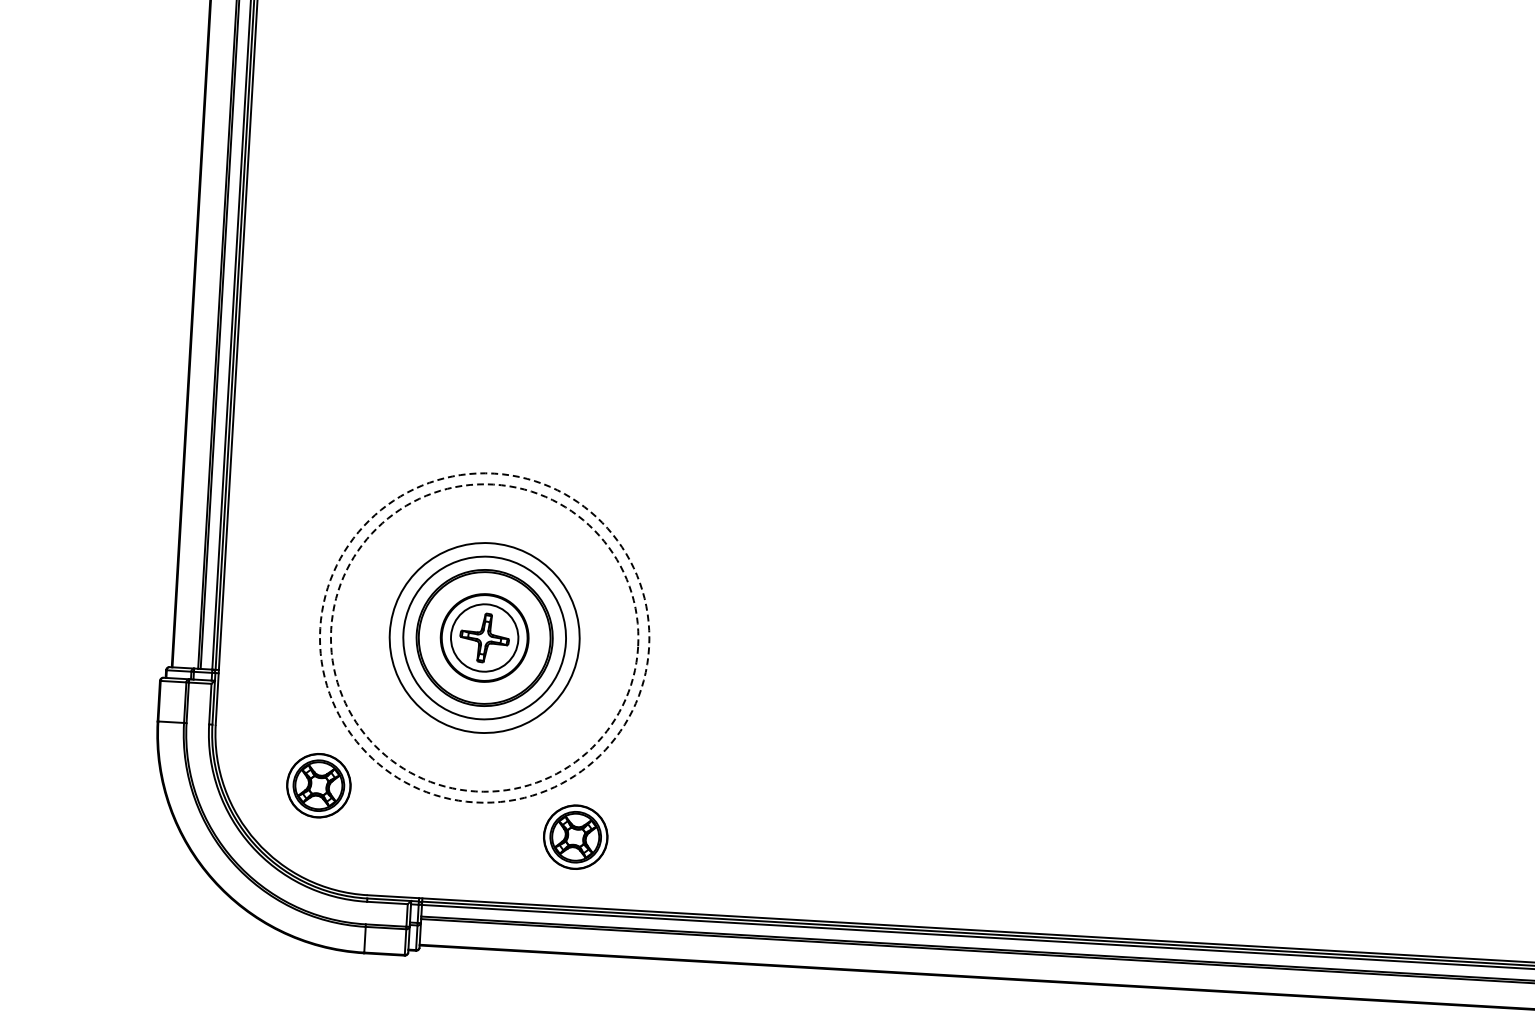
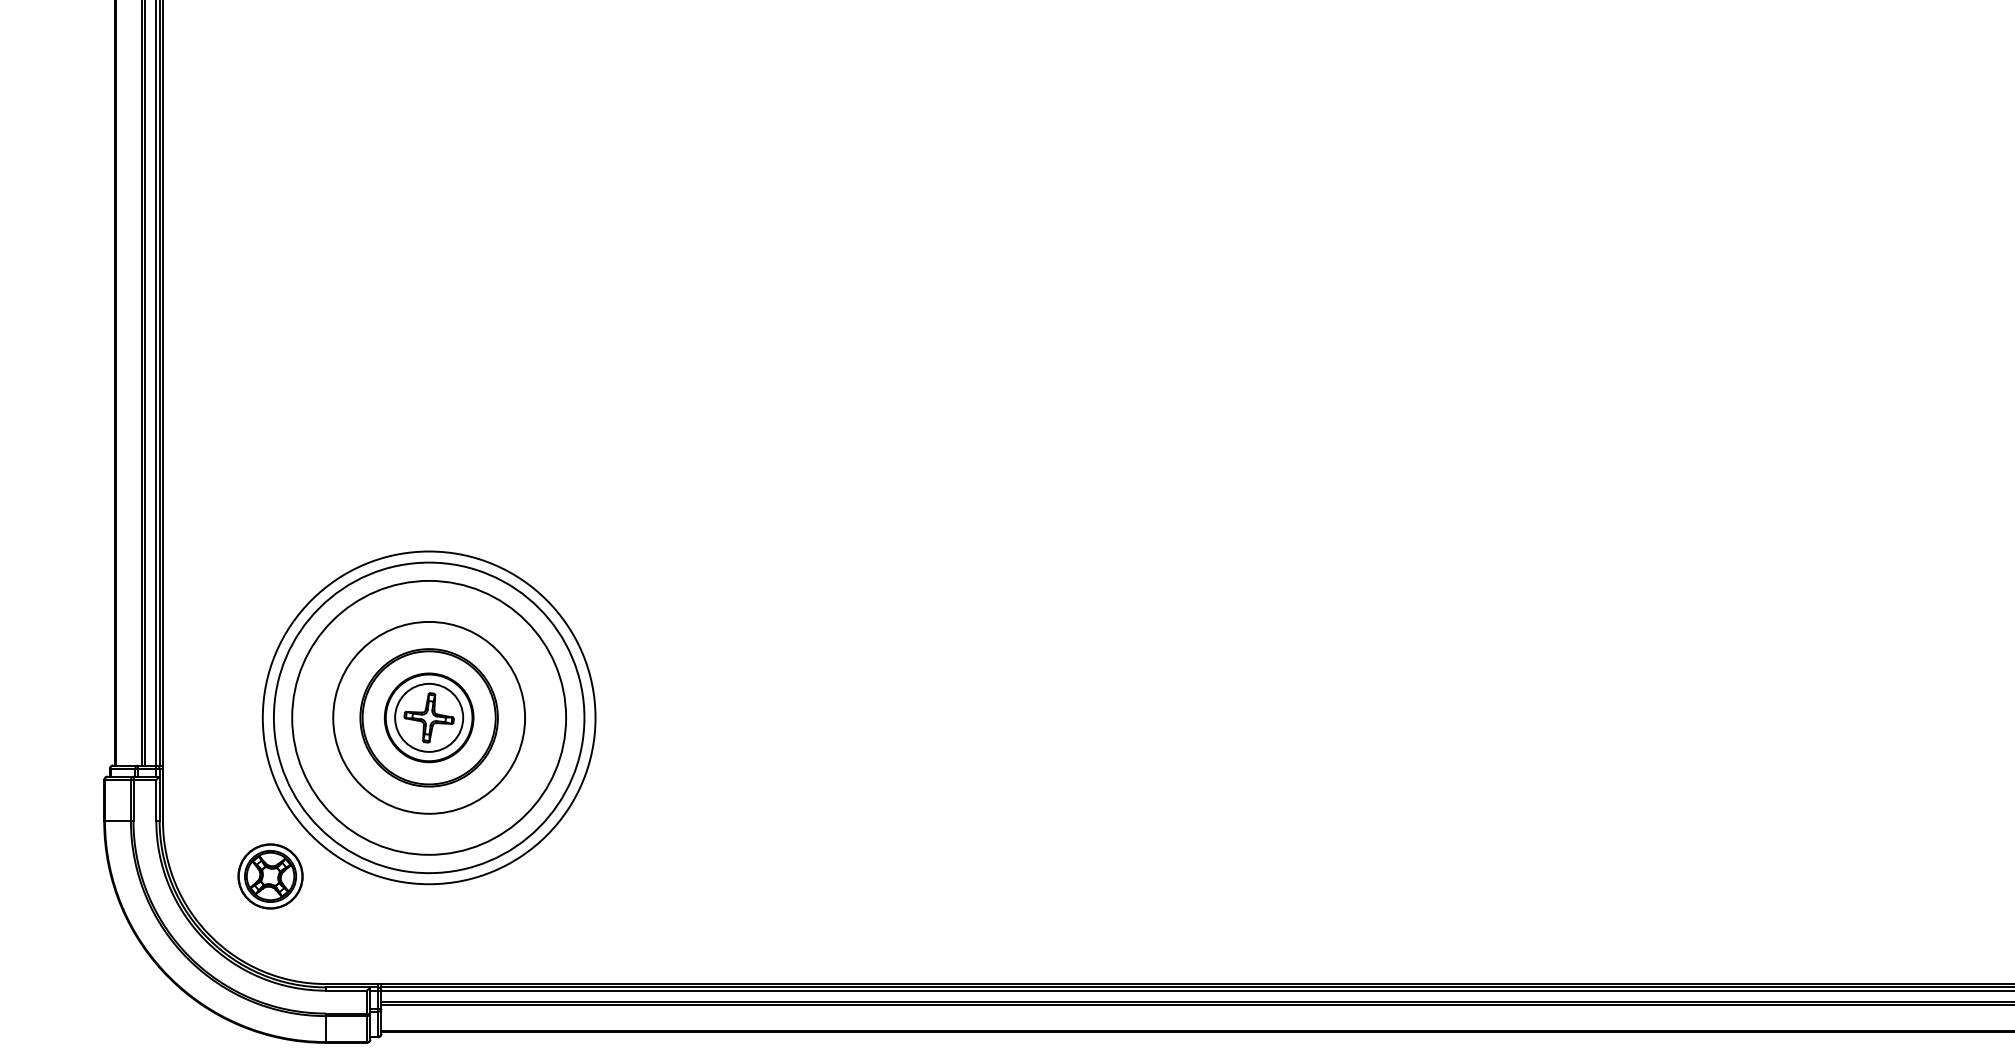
circle: (484, 637) -> (428, 717), dashed -> solid
circle: (484, 637) -> (428, 717), dashed -> solid
circle: (485, 637) -> (429, 717), size x1.67
part: (575, 837) -> (532, 913), removed

